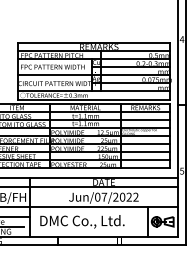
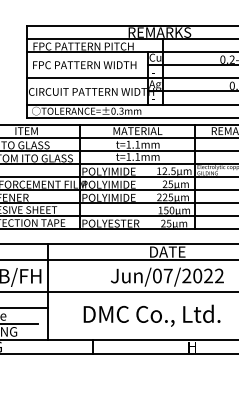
text: (82, 221) -> (152, 315), moved

